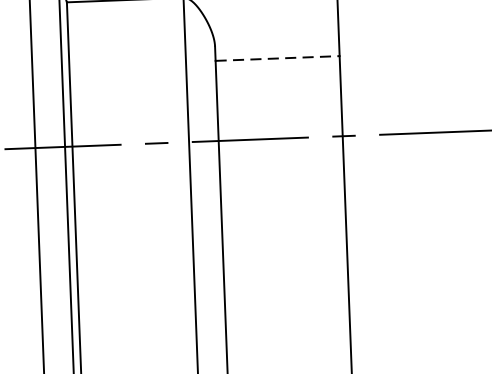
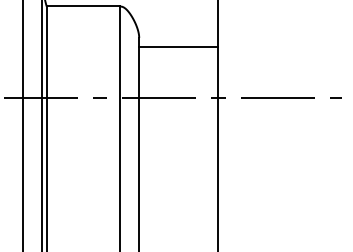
line: (277, 59) -> (178, 47), dashed -> solid

